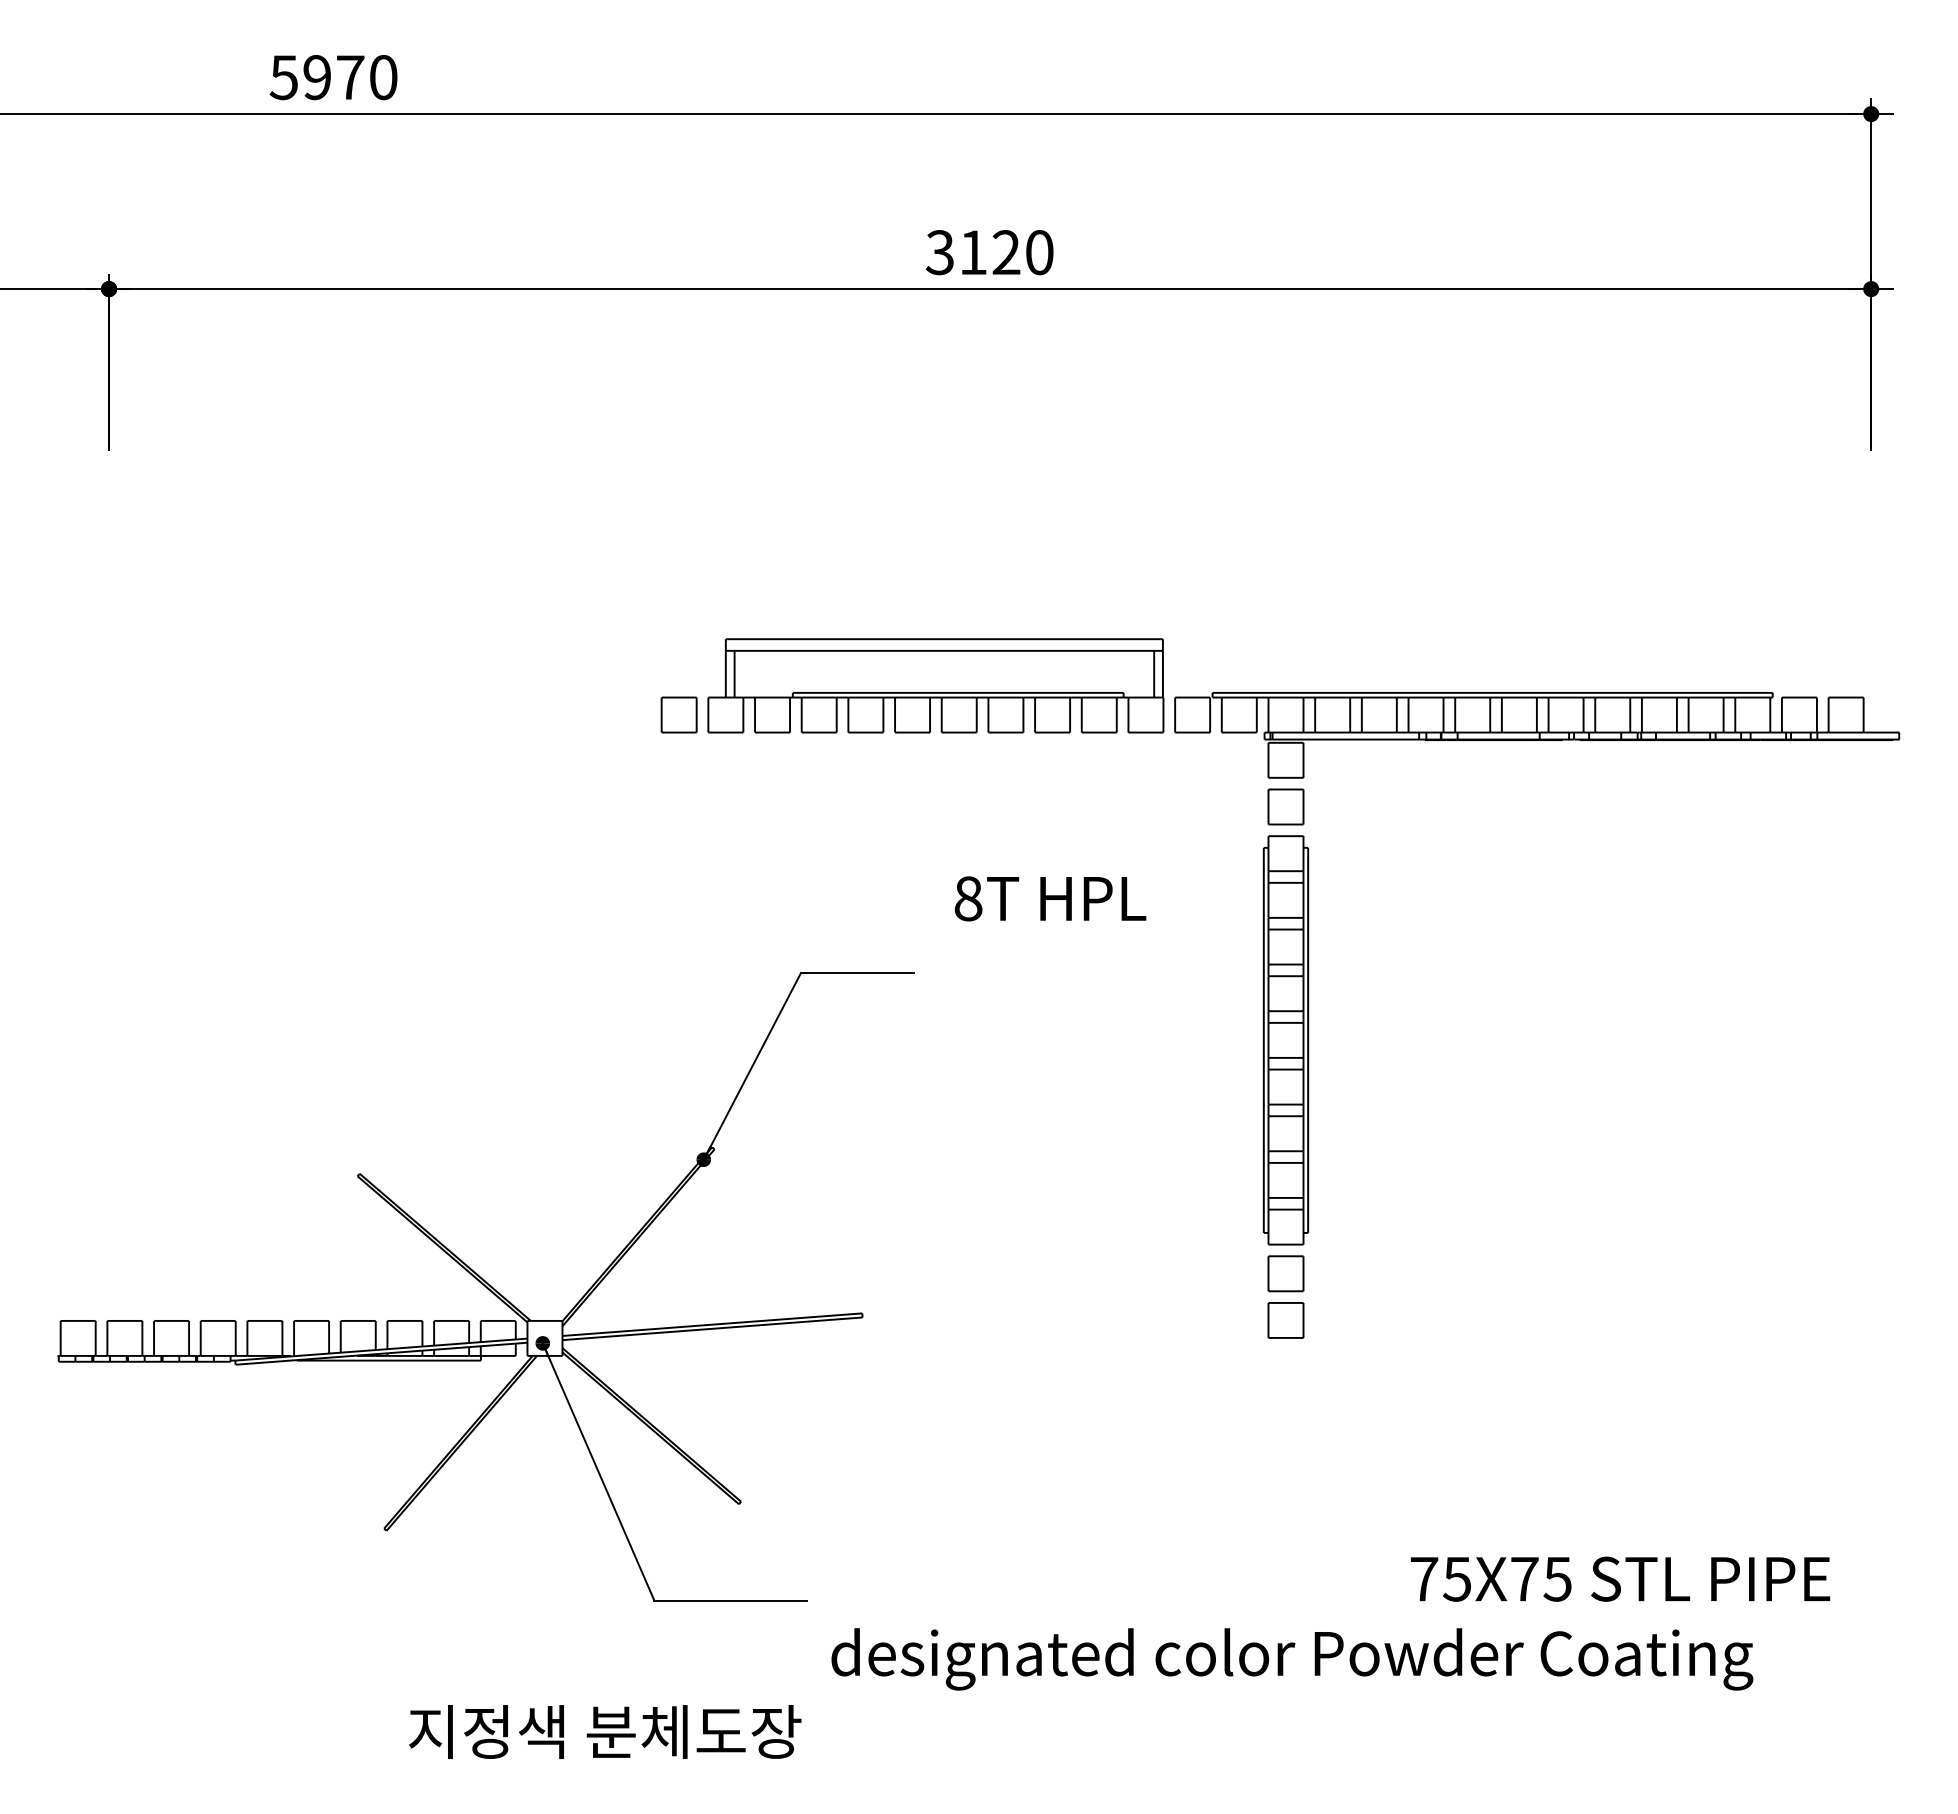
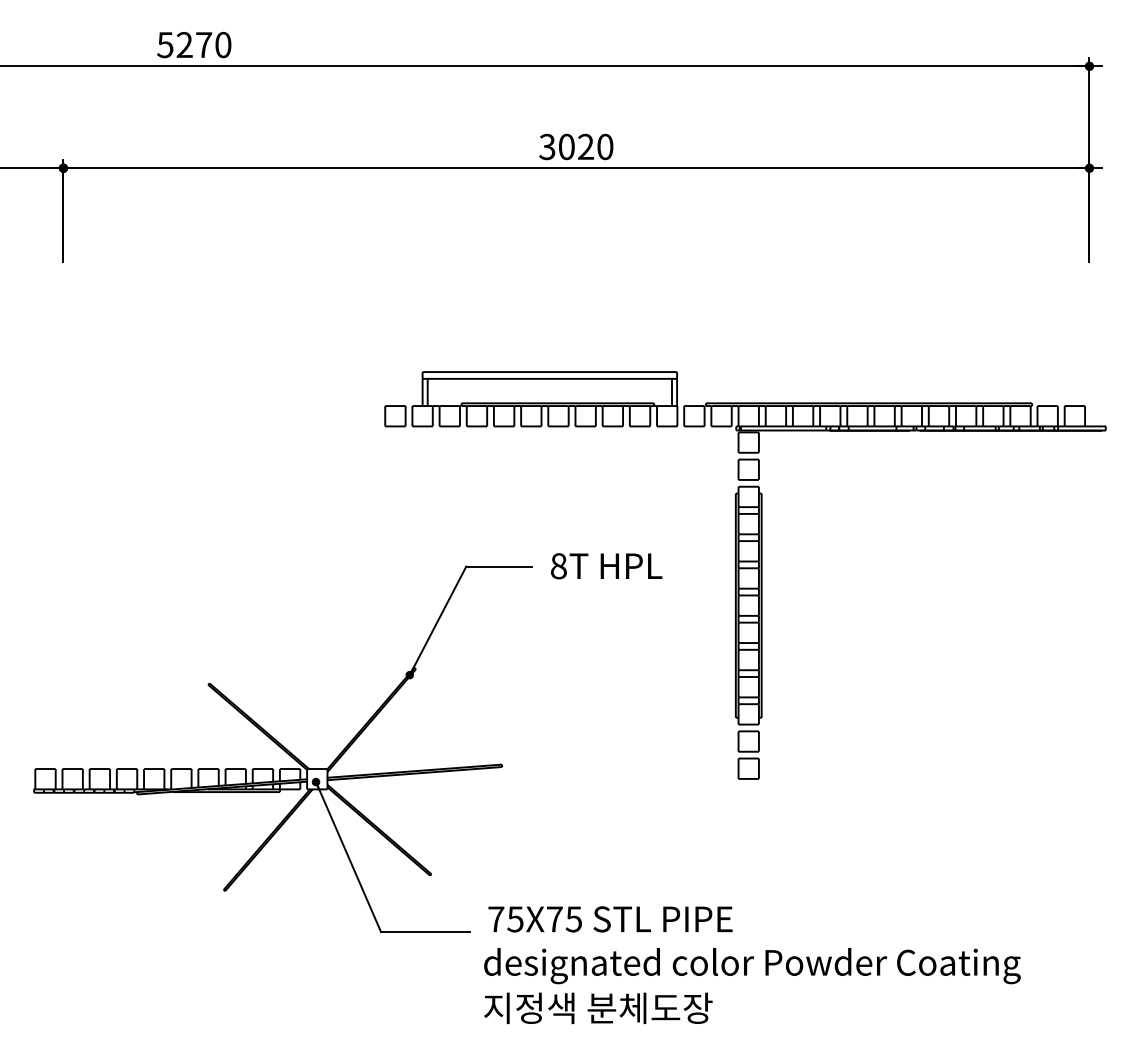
text: (316, 78) -> (184, 45), 5970 -> 5270
text: (972, 251) -> (566, 146), 3120 -> 3020
text: (1050, 899) -> (606, 566), moved
text: (1620, 1579) -> (610, 919), moved
text: (605, 1730) -> (598, 1007), moved

